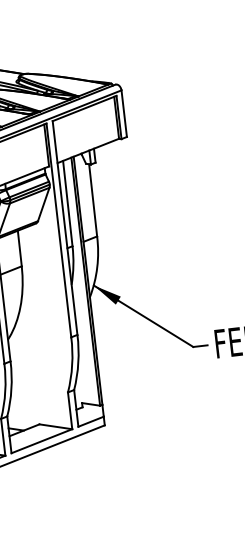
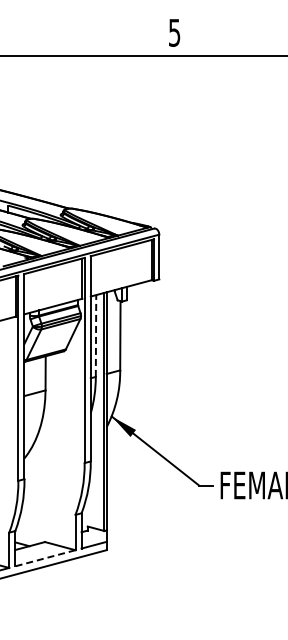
line: (68, 204) -> (96, 336), solid -> dashed
line: (40, 441) -> (44, 558), solid -> dashed

